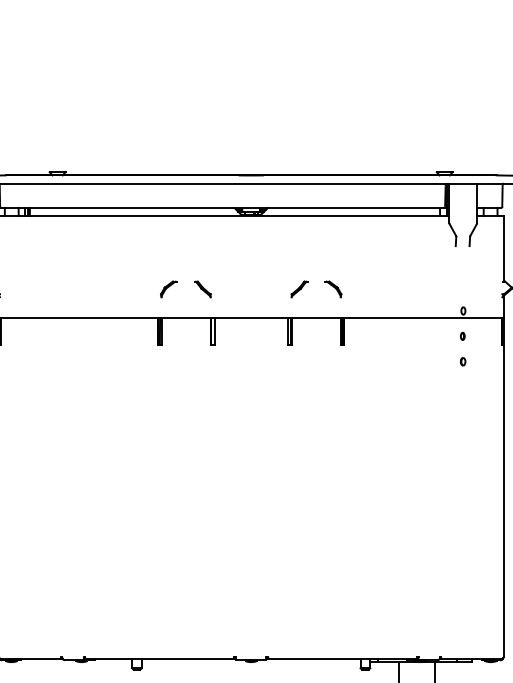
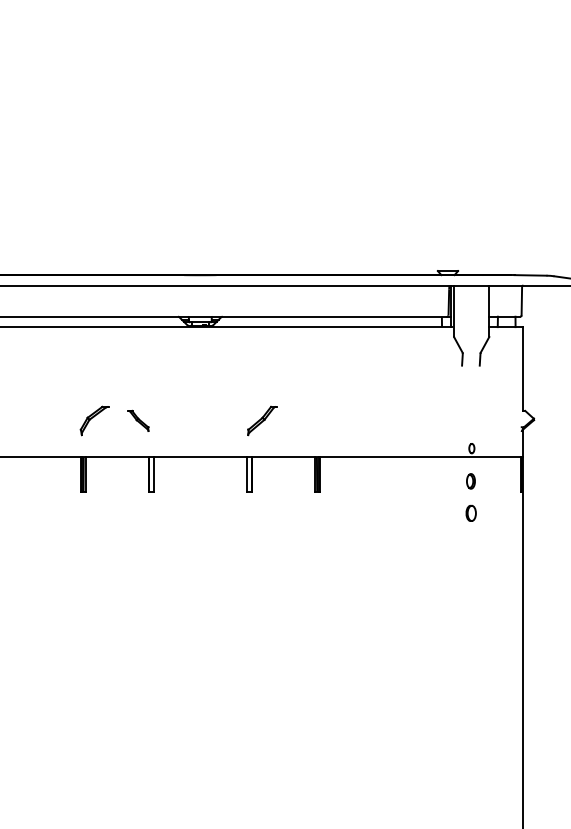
part: (168, 289) -> (94, 421), size x1.4
part: (299, 289) -> (262, 421), size x1.4
part: (333, 289) -> (305, 421), removed
part: (462, 335) -> (470, 479), size x1.6
part: (463, 361) -> (471, 513), size x1.6

